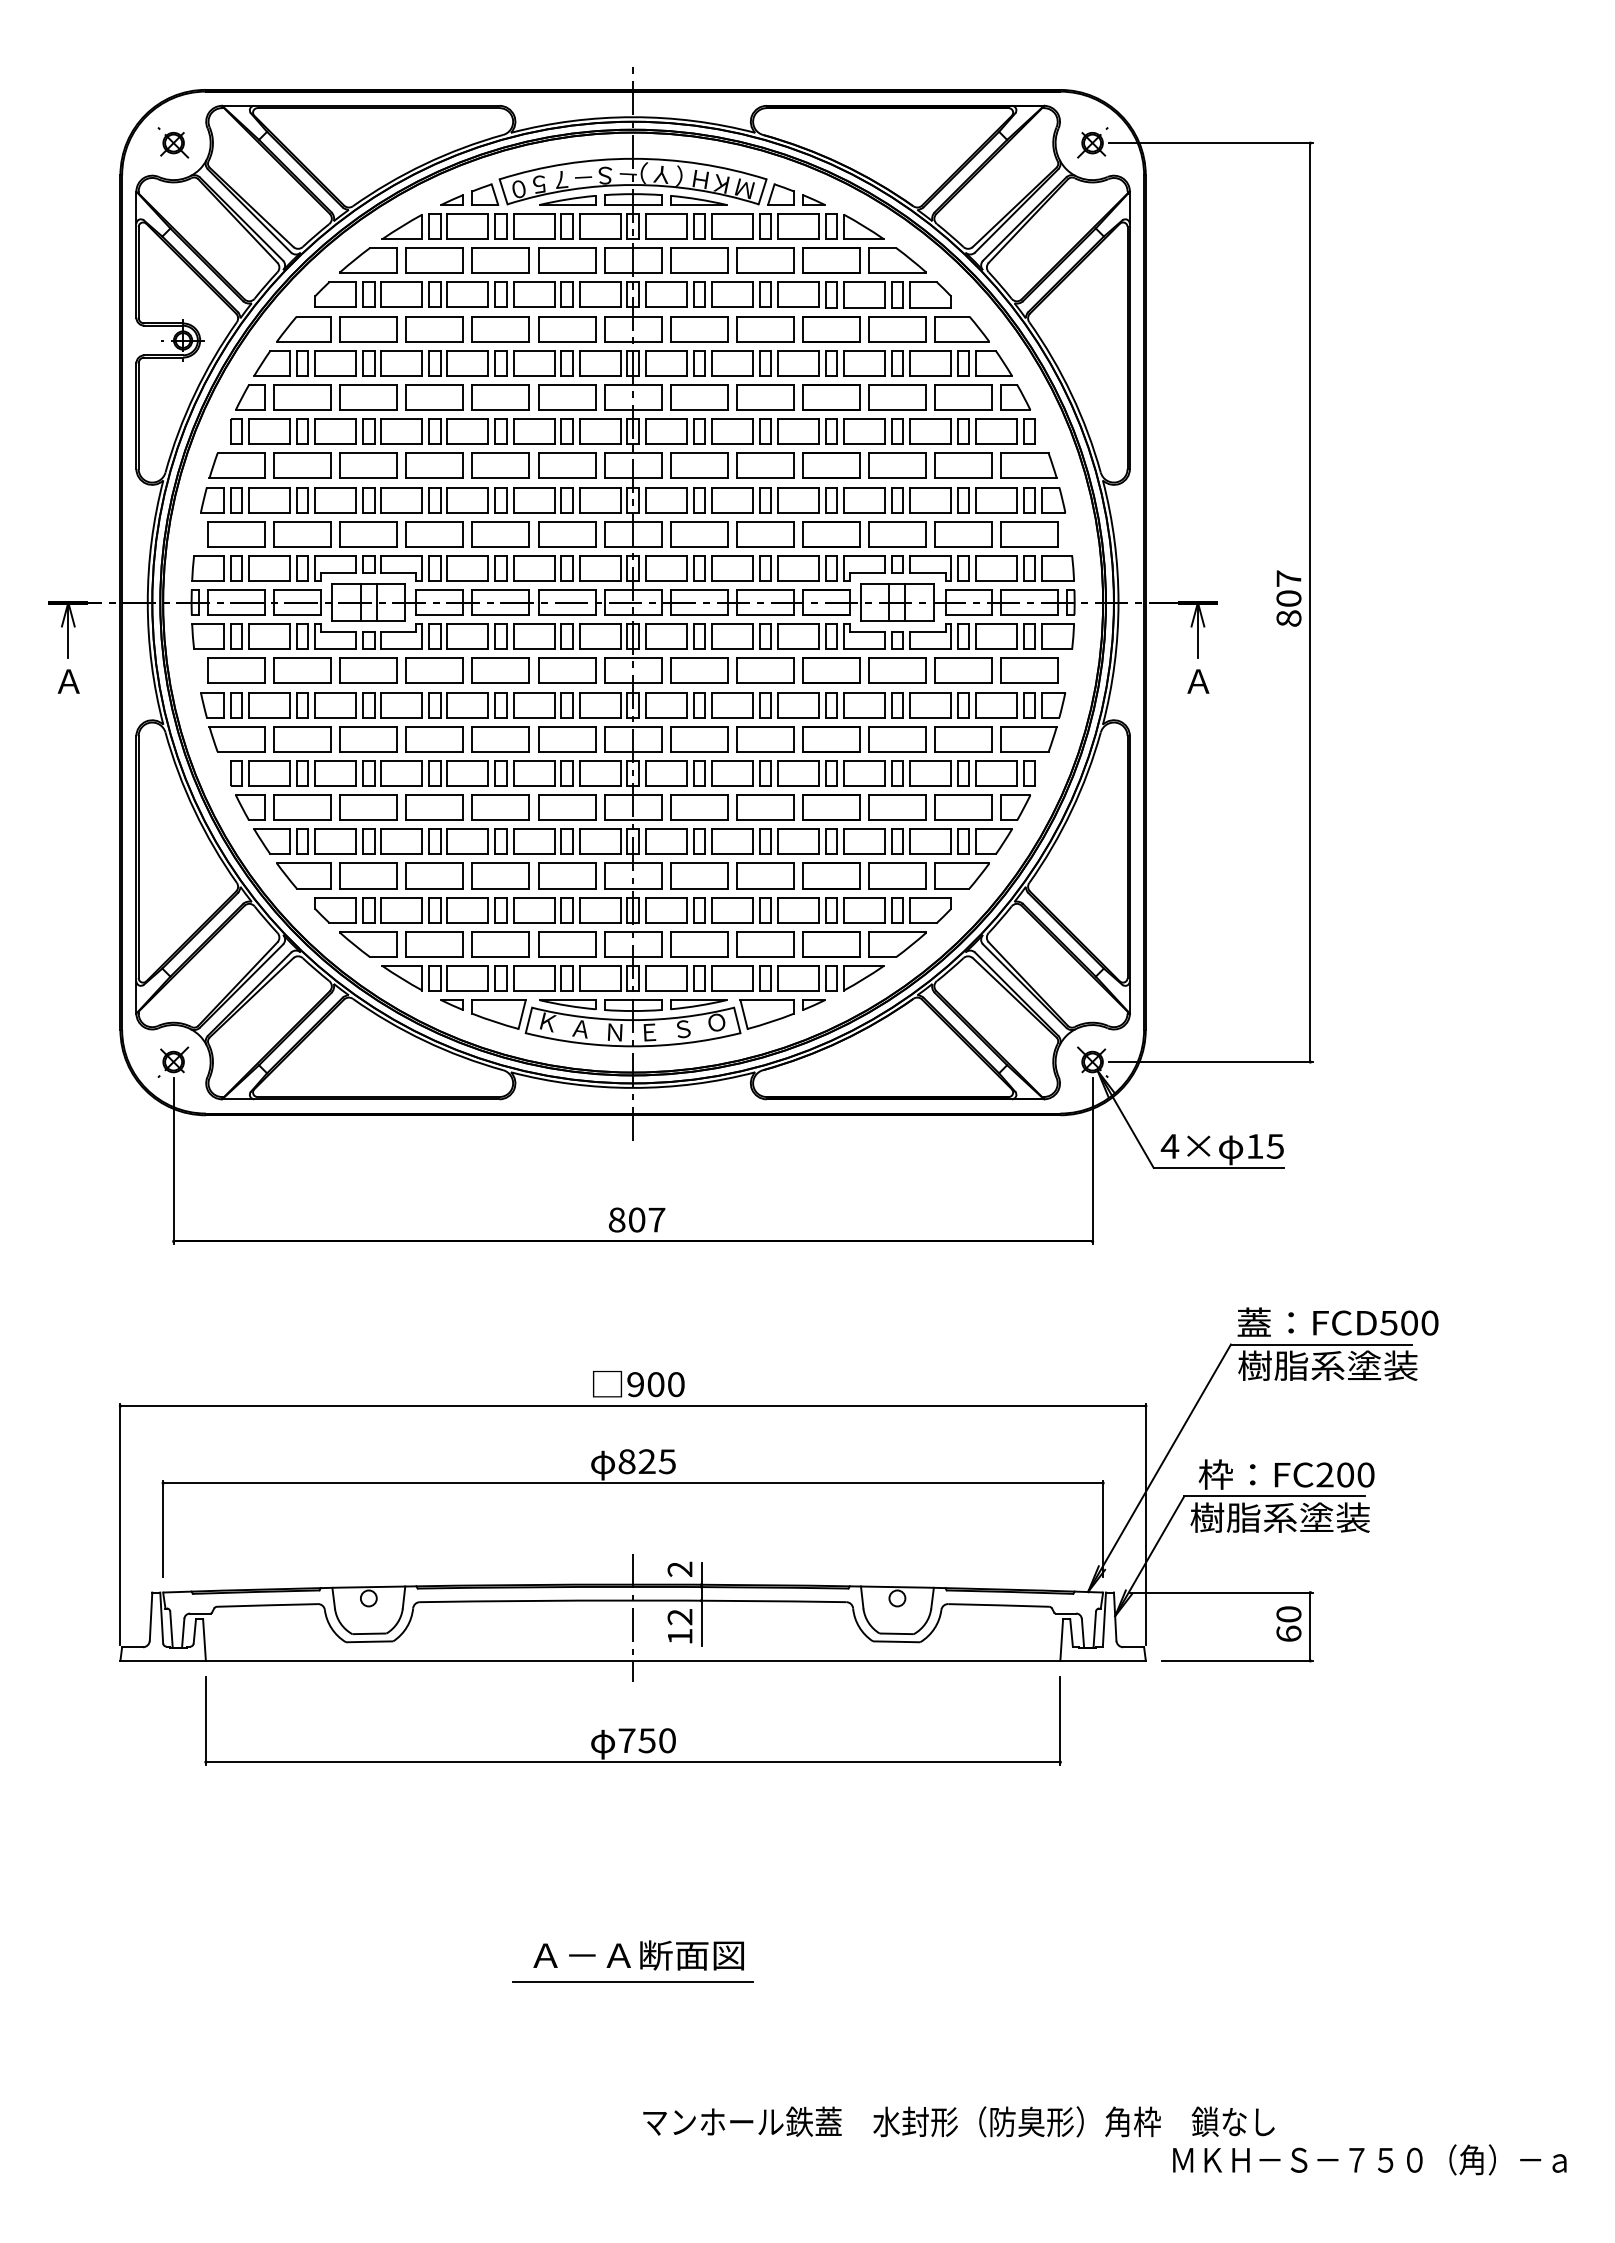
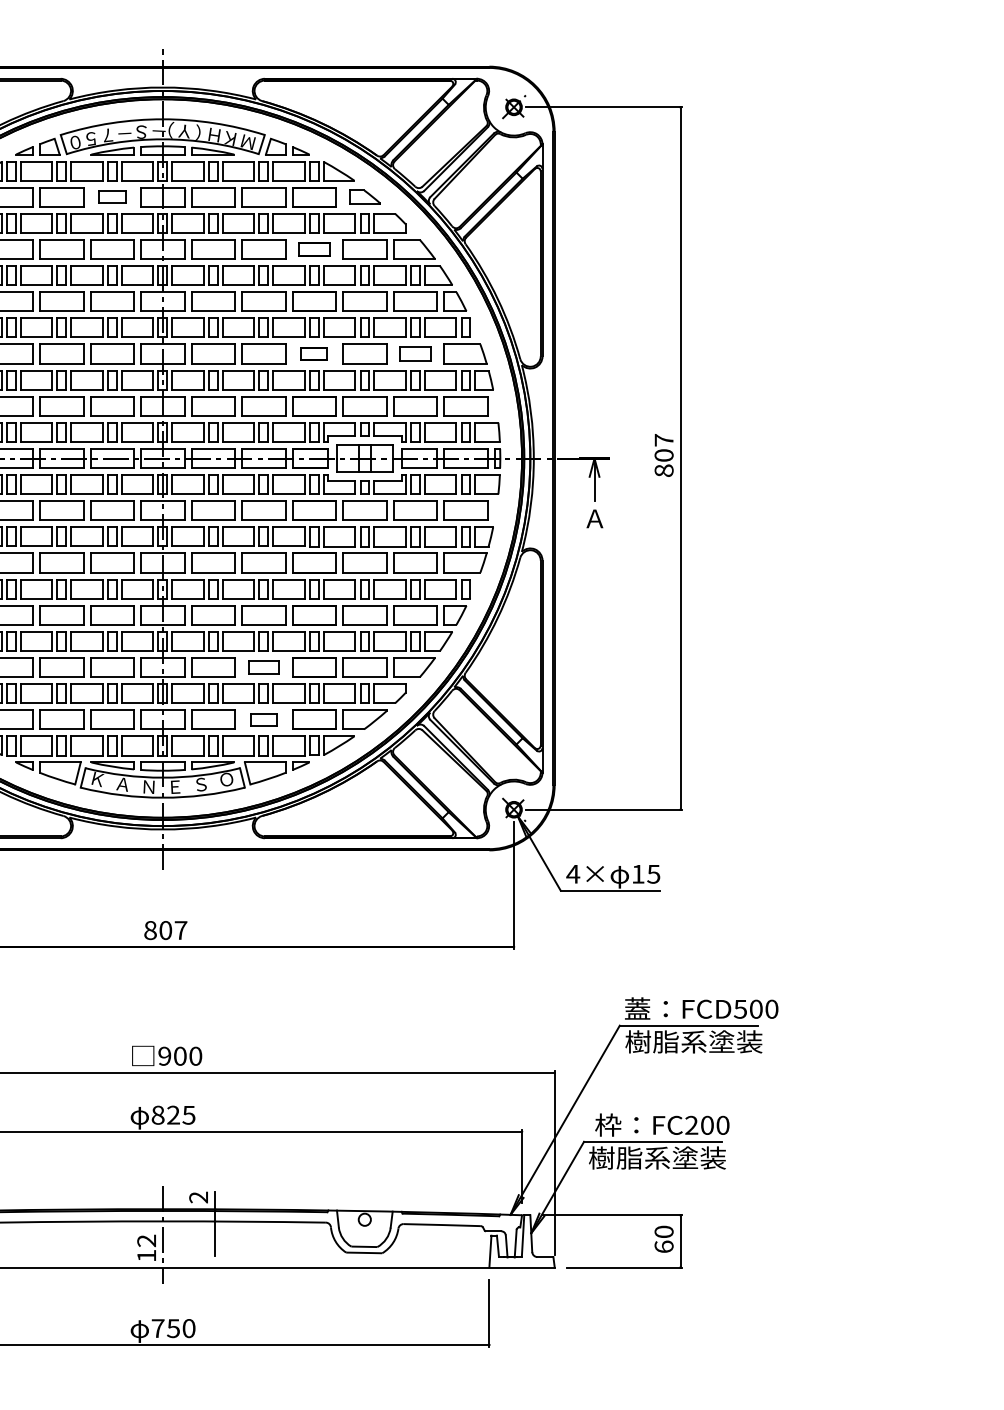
part: (567, 260) -> (112, 197), size x0.6
part: (897, 260) -> (364, 197), size x0.7
part: (831, 329) -> (314, 249), size x0.7
part: (831, 465) -> (314, 353), size x0.6
part: (963, 465) -> (415, 353), size x0.7
part: (765, 875) -> (263, 667), size x0.7
part: (765, 944) -> (263, 719), size x0.6
text: (679, 1626) -> (146, 1248), moved

